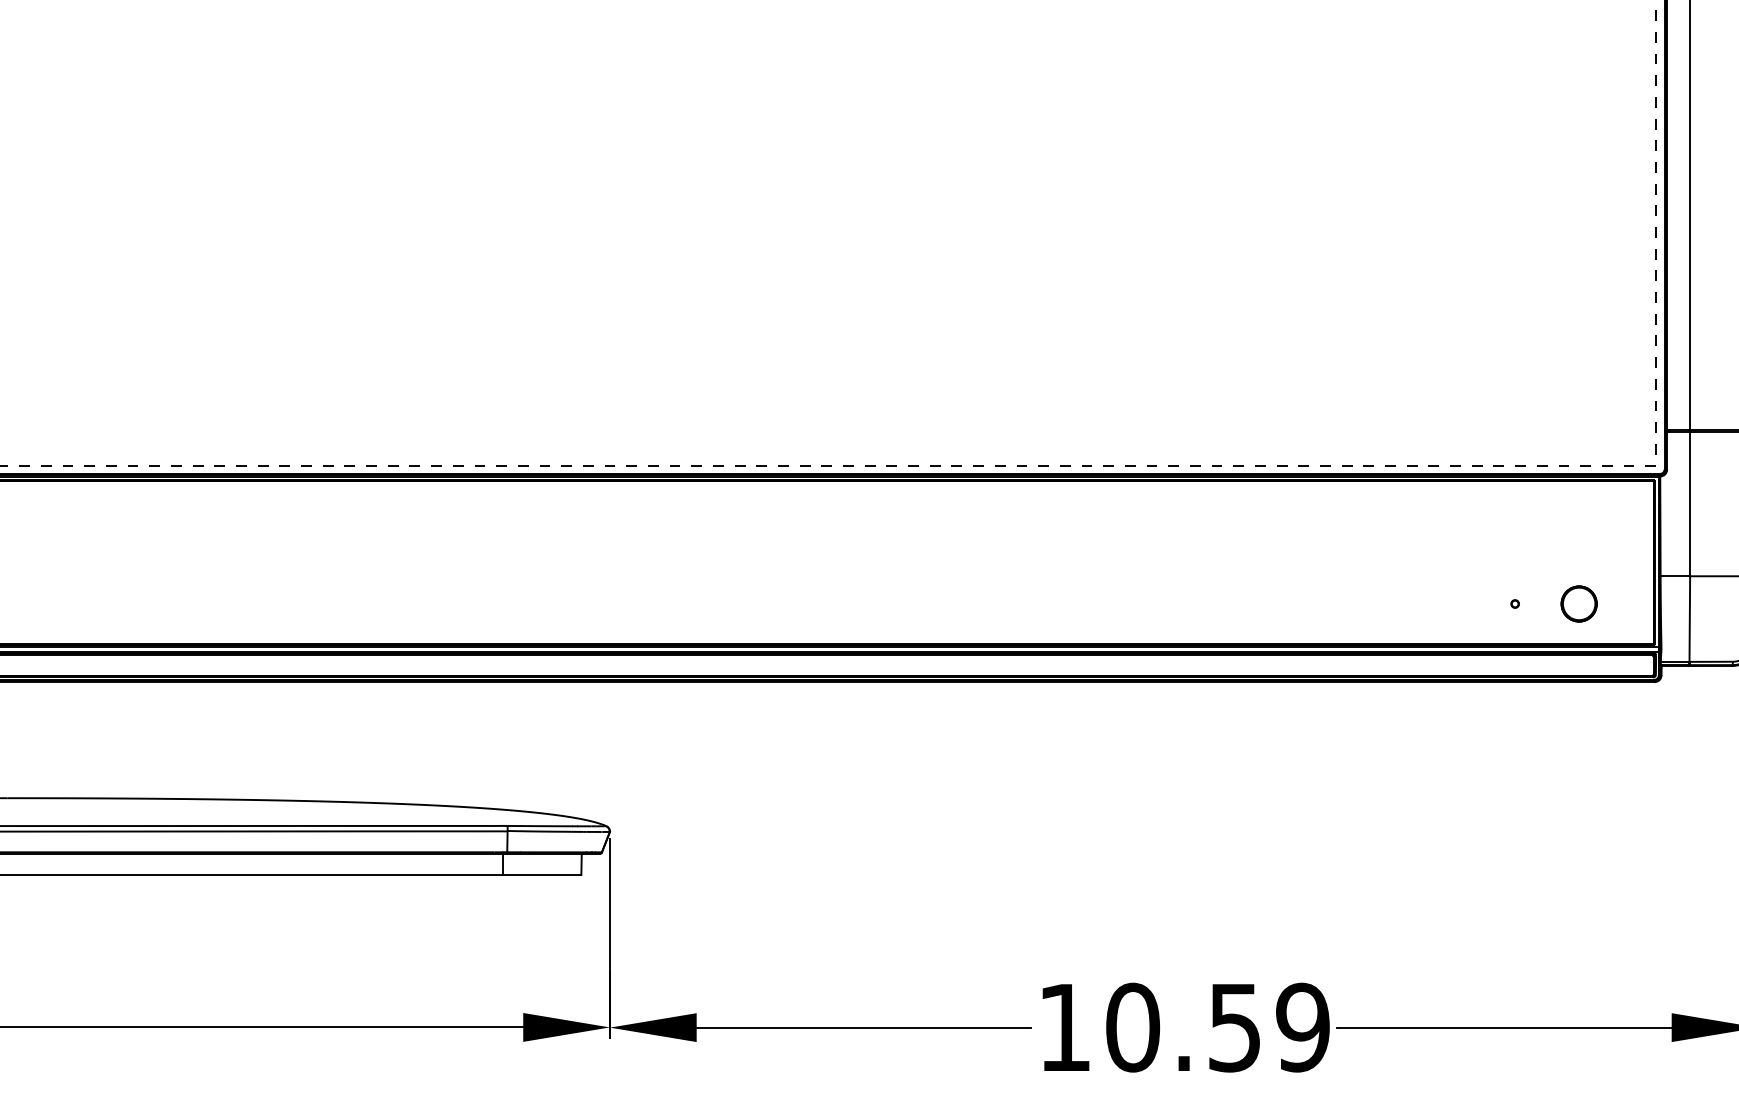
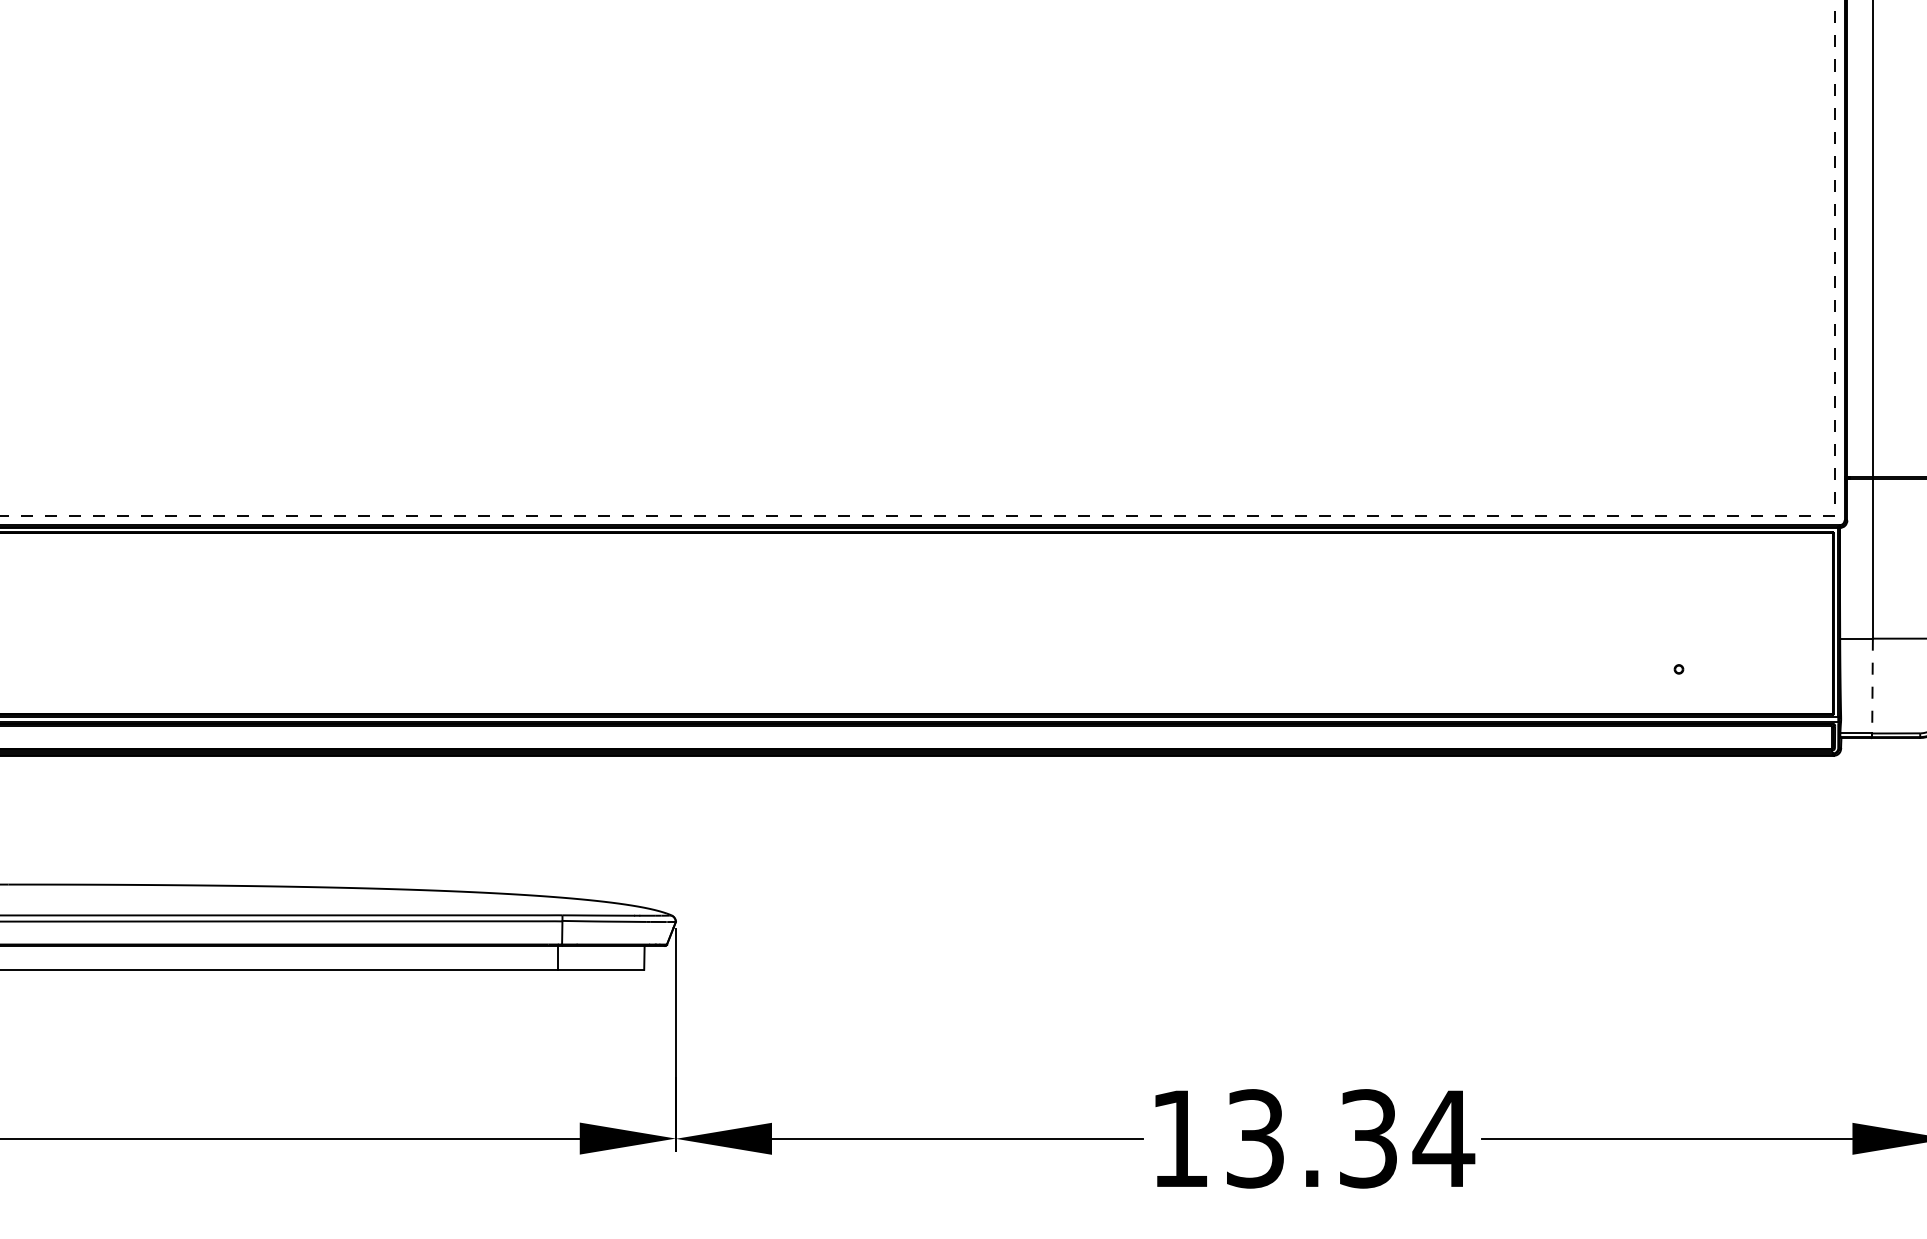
part: (1578, 603) -> (1749, 668), removed
line: (1689, 619) -> (1872, 686), solid -> dashed
text: (1218, 1027) -> (1350, 1138), 10.59 -> 13.34

